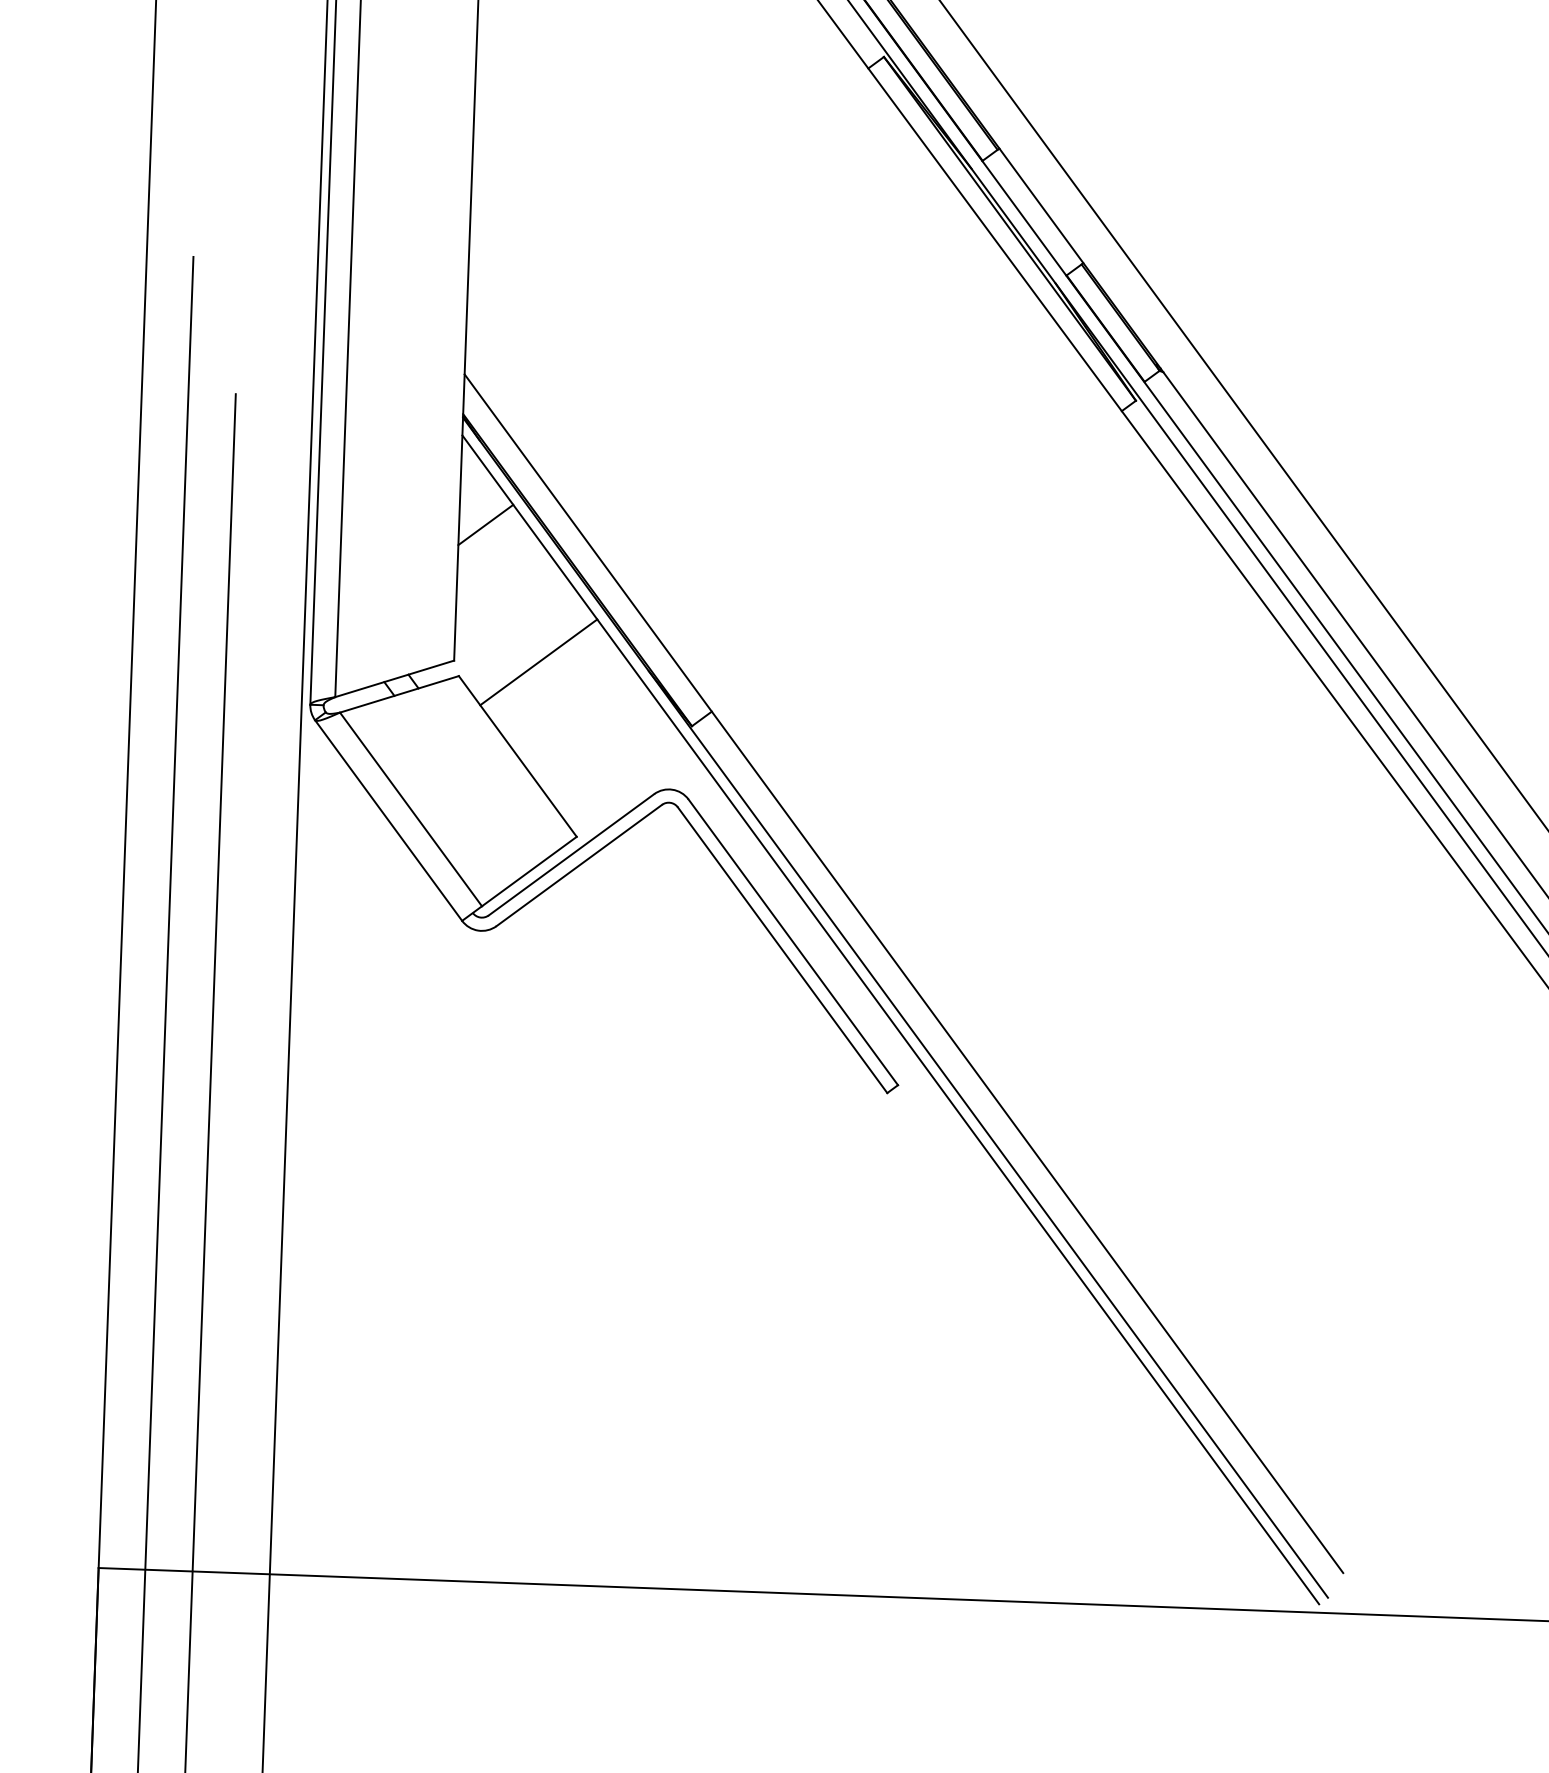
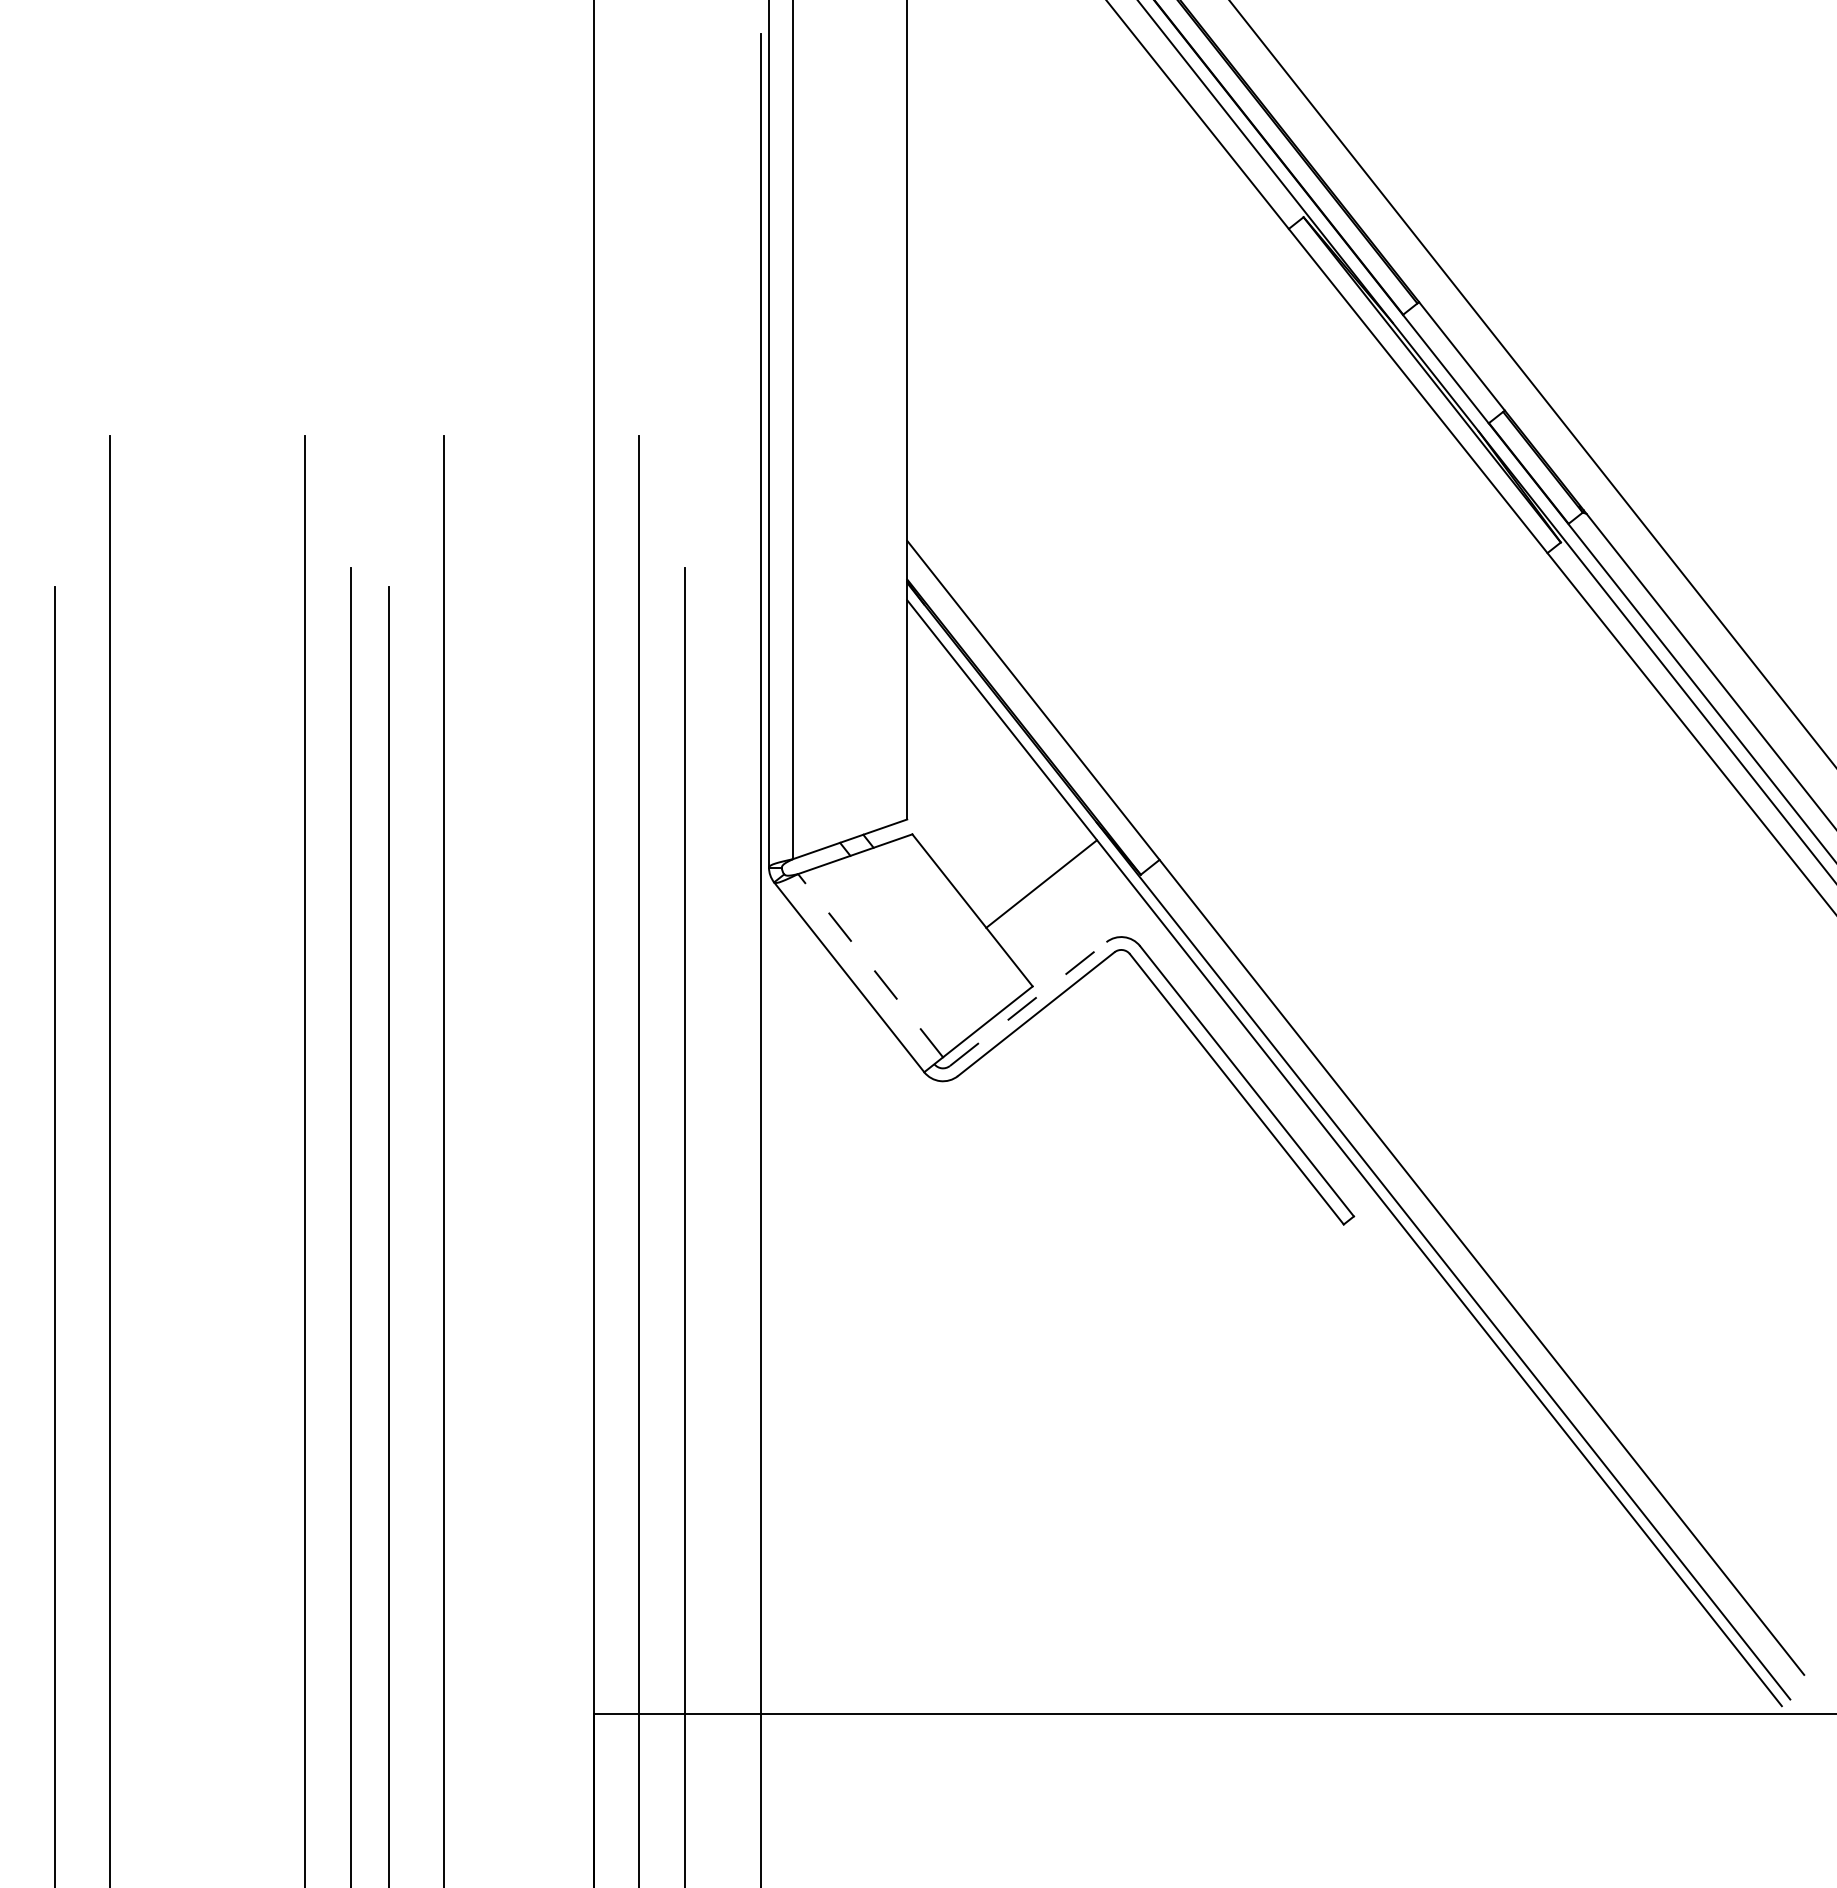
line: (486, 524) -> (933, 685), removed
line: (538, 661) -> (1041, 883), moved
line: (410, 809) -> (870, 965), solid -> dashed
line: (571, 855) -> (1028, 1004), solid -> dashed

